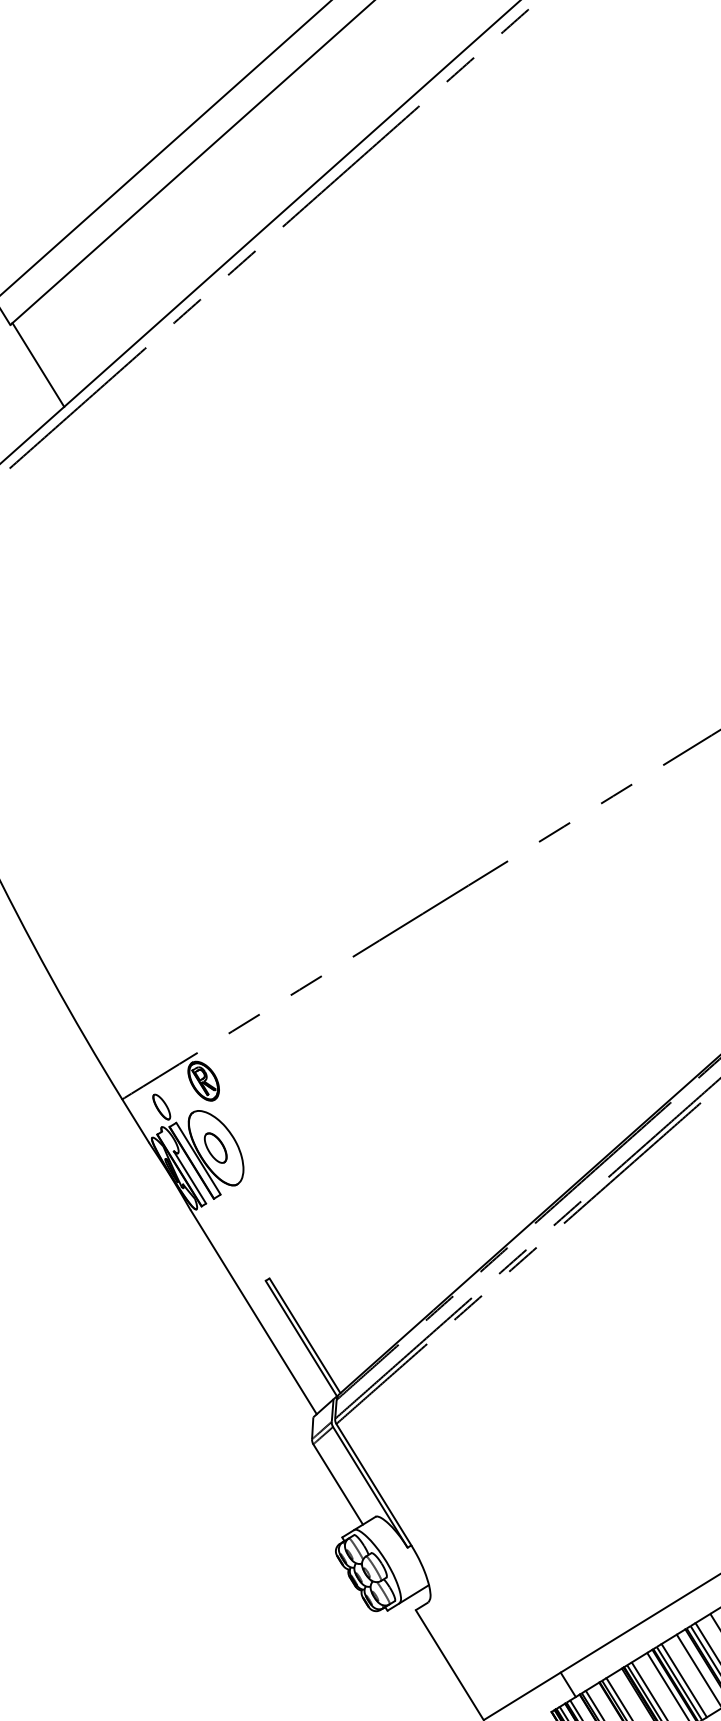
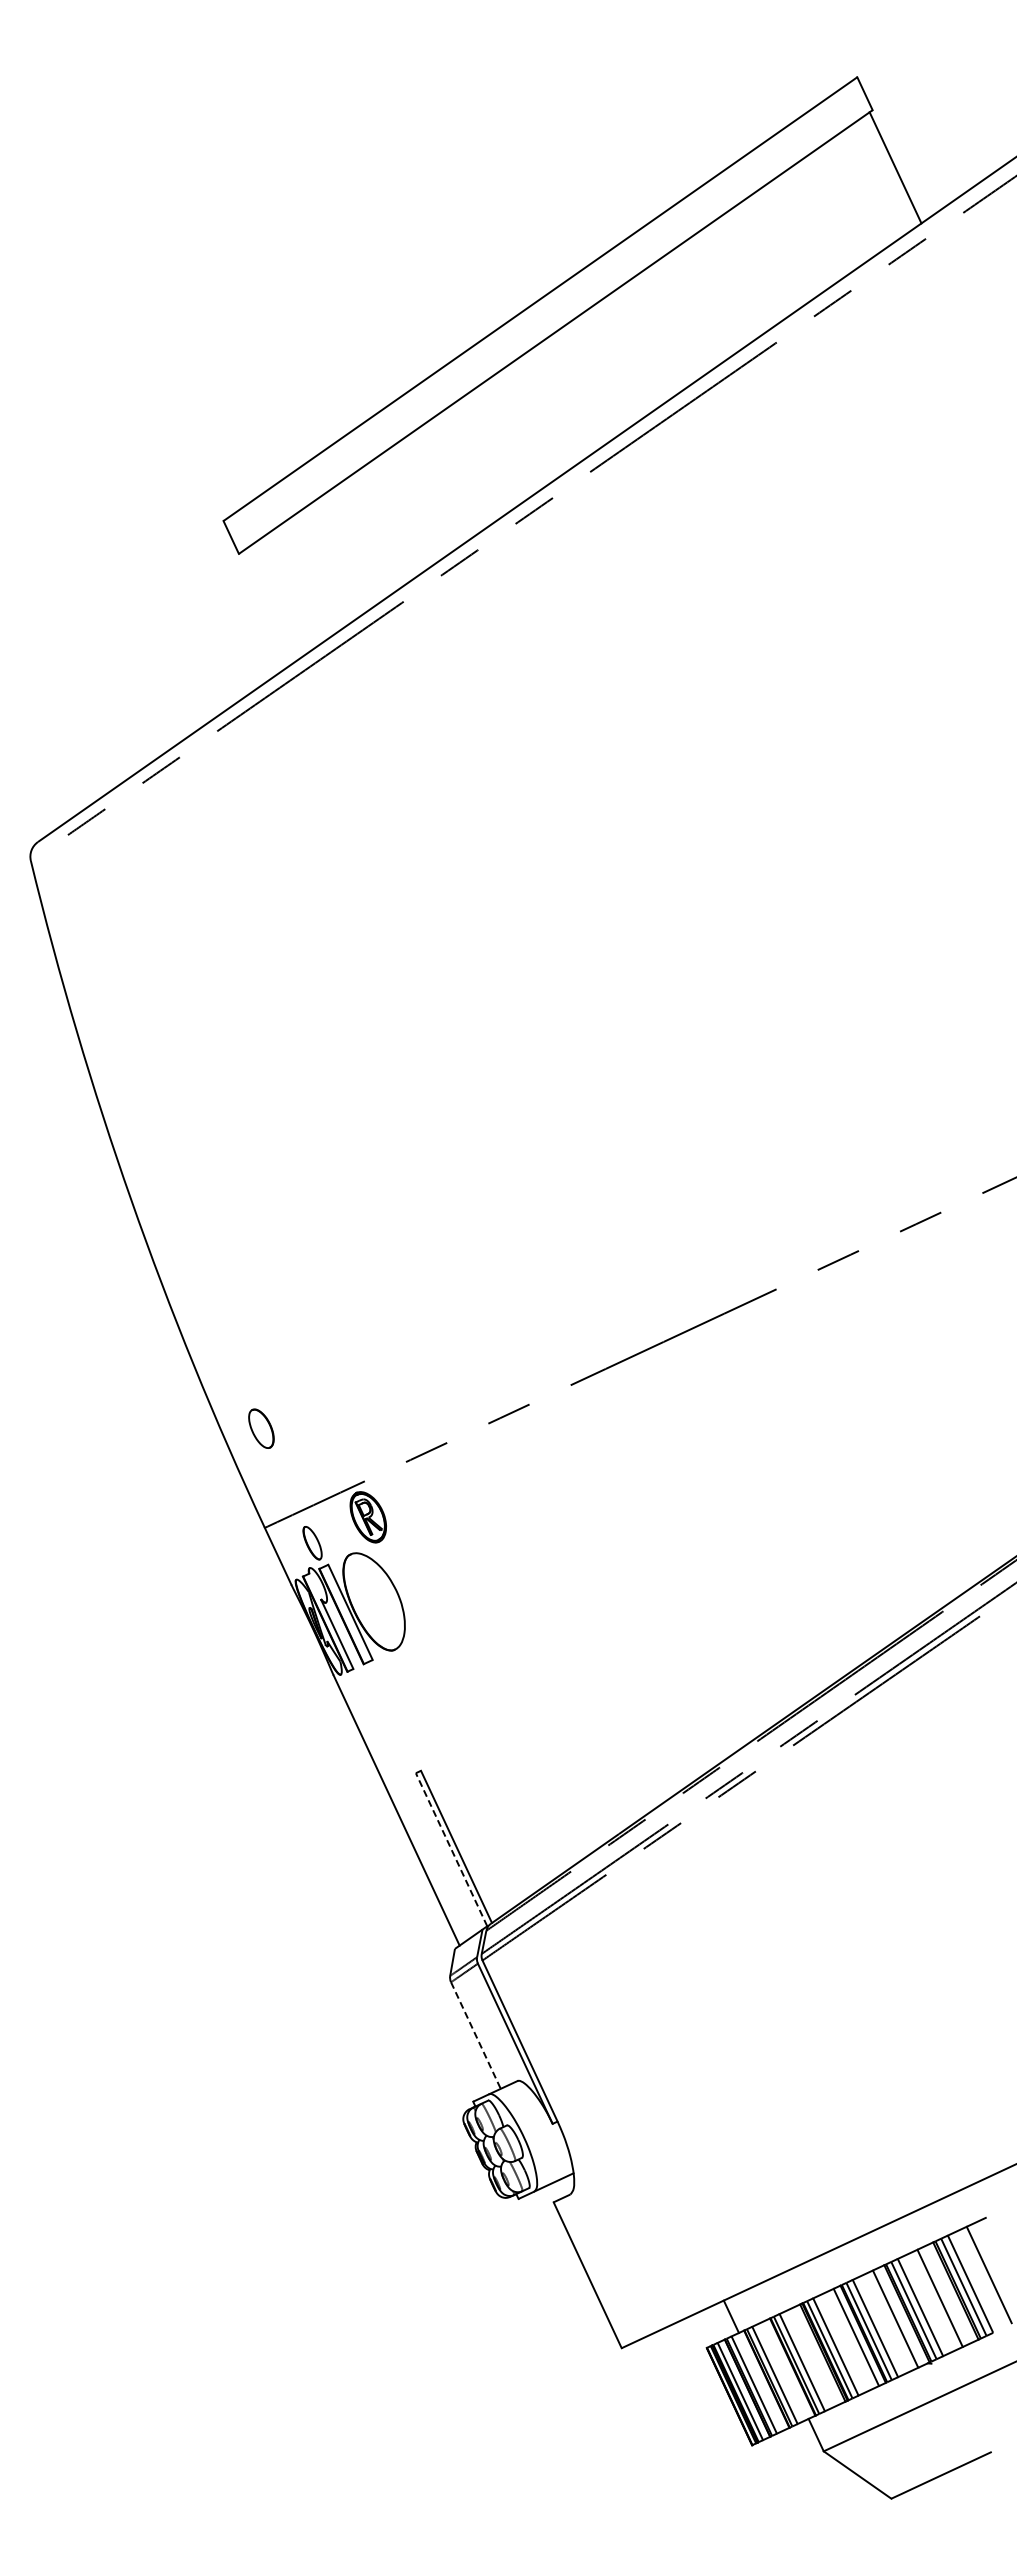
line: (38, 364) -> (267, 606), removed
part: (215, 1147) -> (261, 1428), moved
line: (301, 1338) -> (451, 1849), solid -> dashed
line: (337, 1484) -> (475, 2035), solid -> dashed

